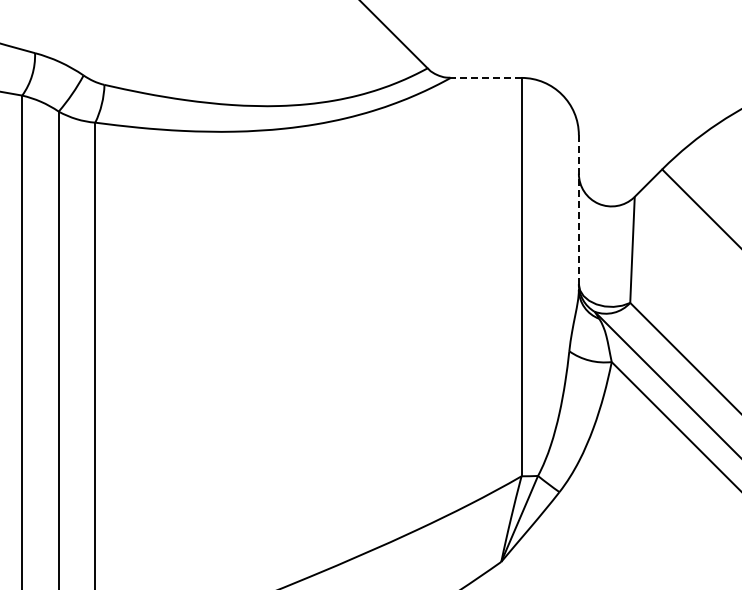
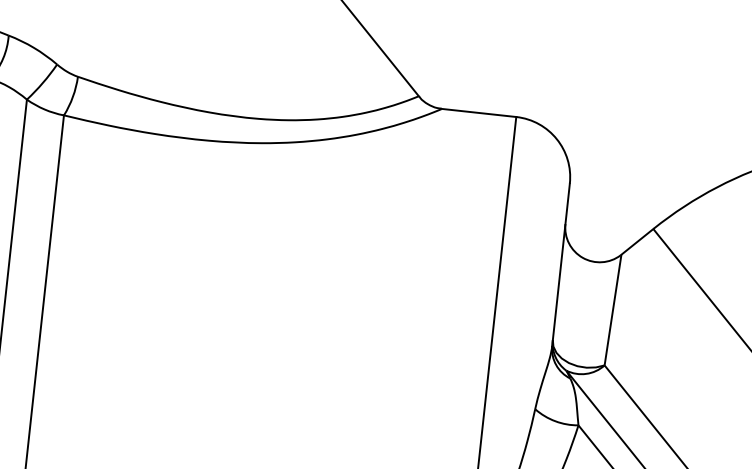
line: (485, 77) -> (478, 112), dashed -> solid
line: (578, 213) -> (560, 265), dashed -> solid

